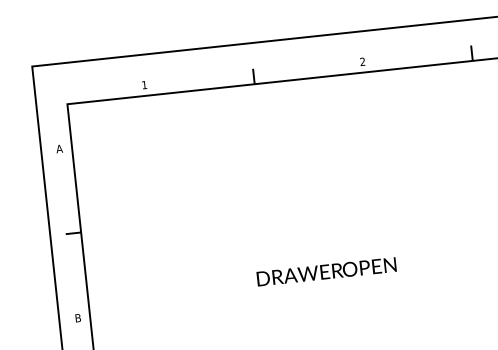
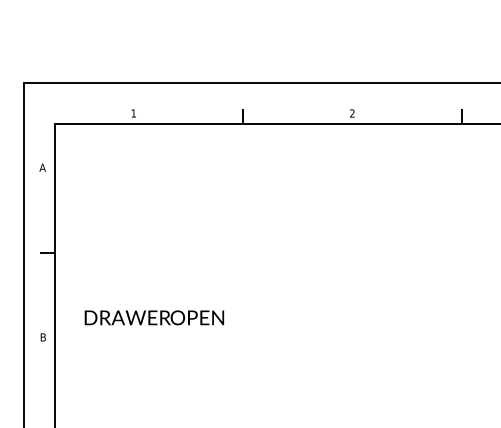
text: (326, 271) -> (154, 317), moved

